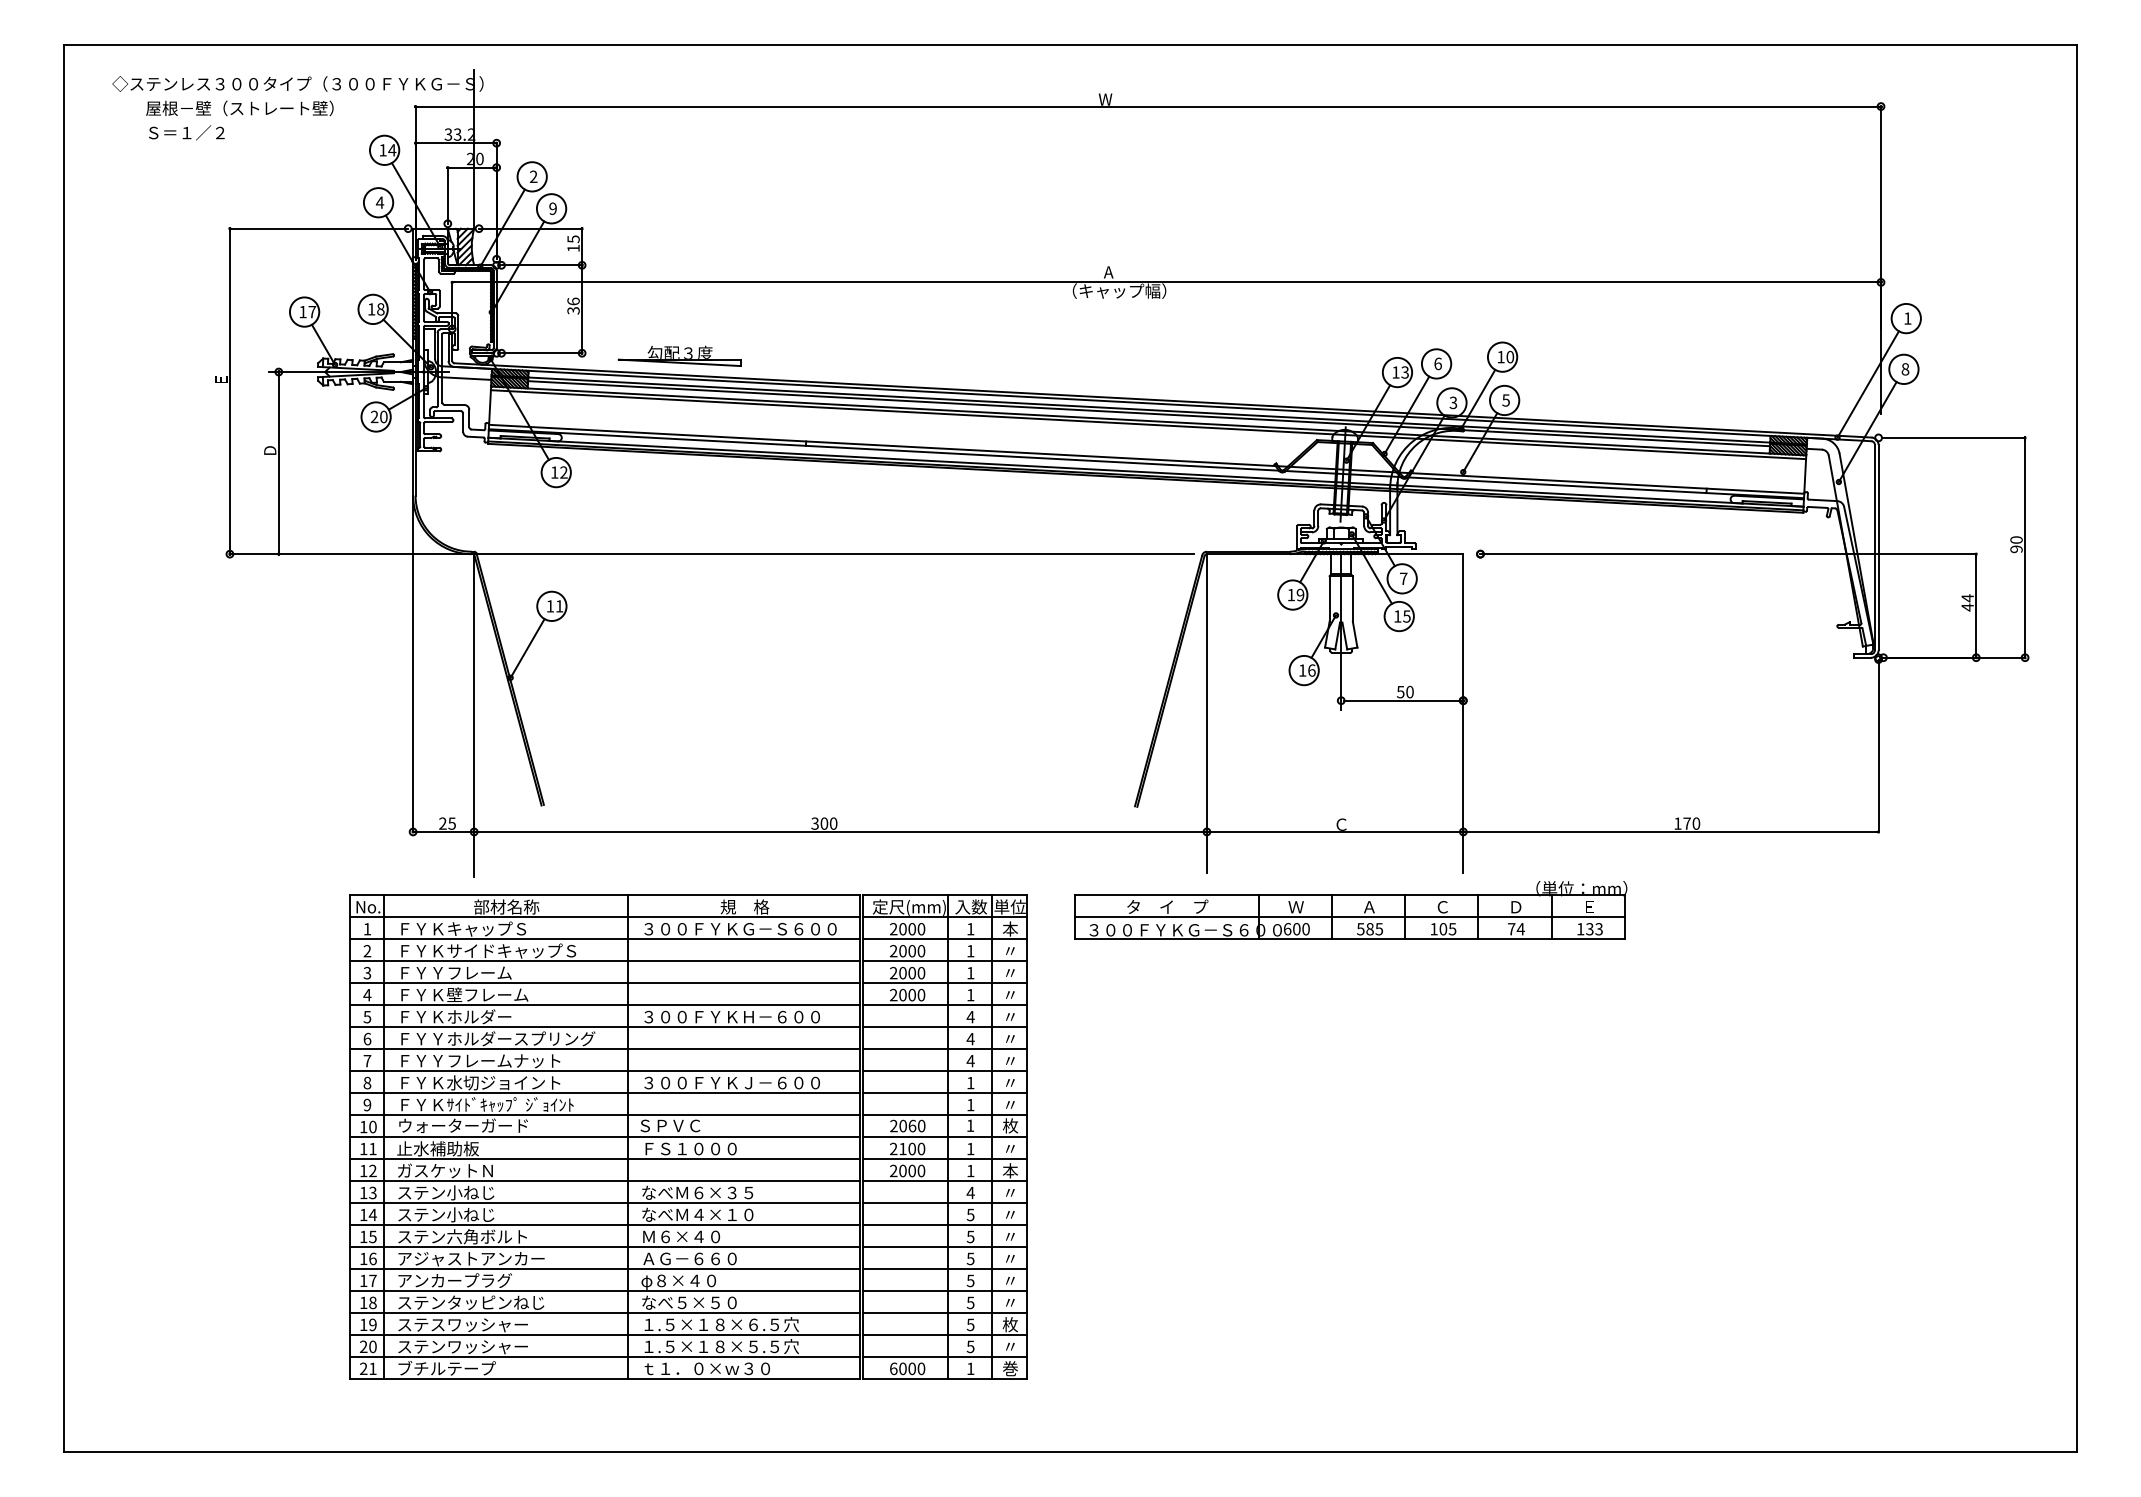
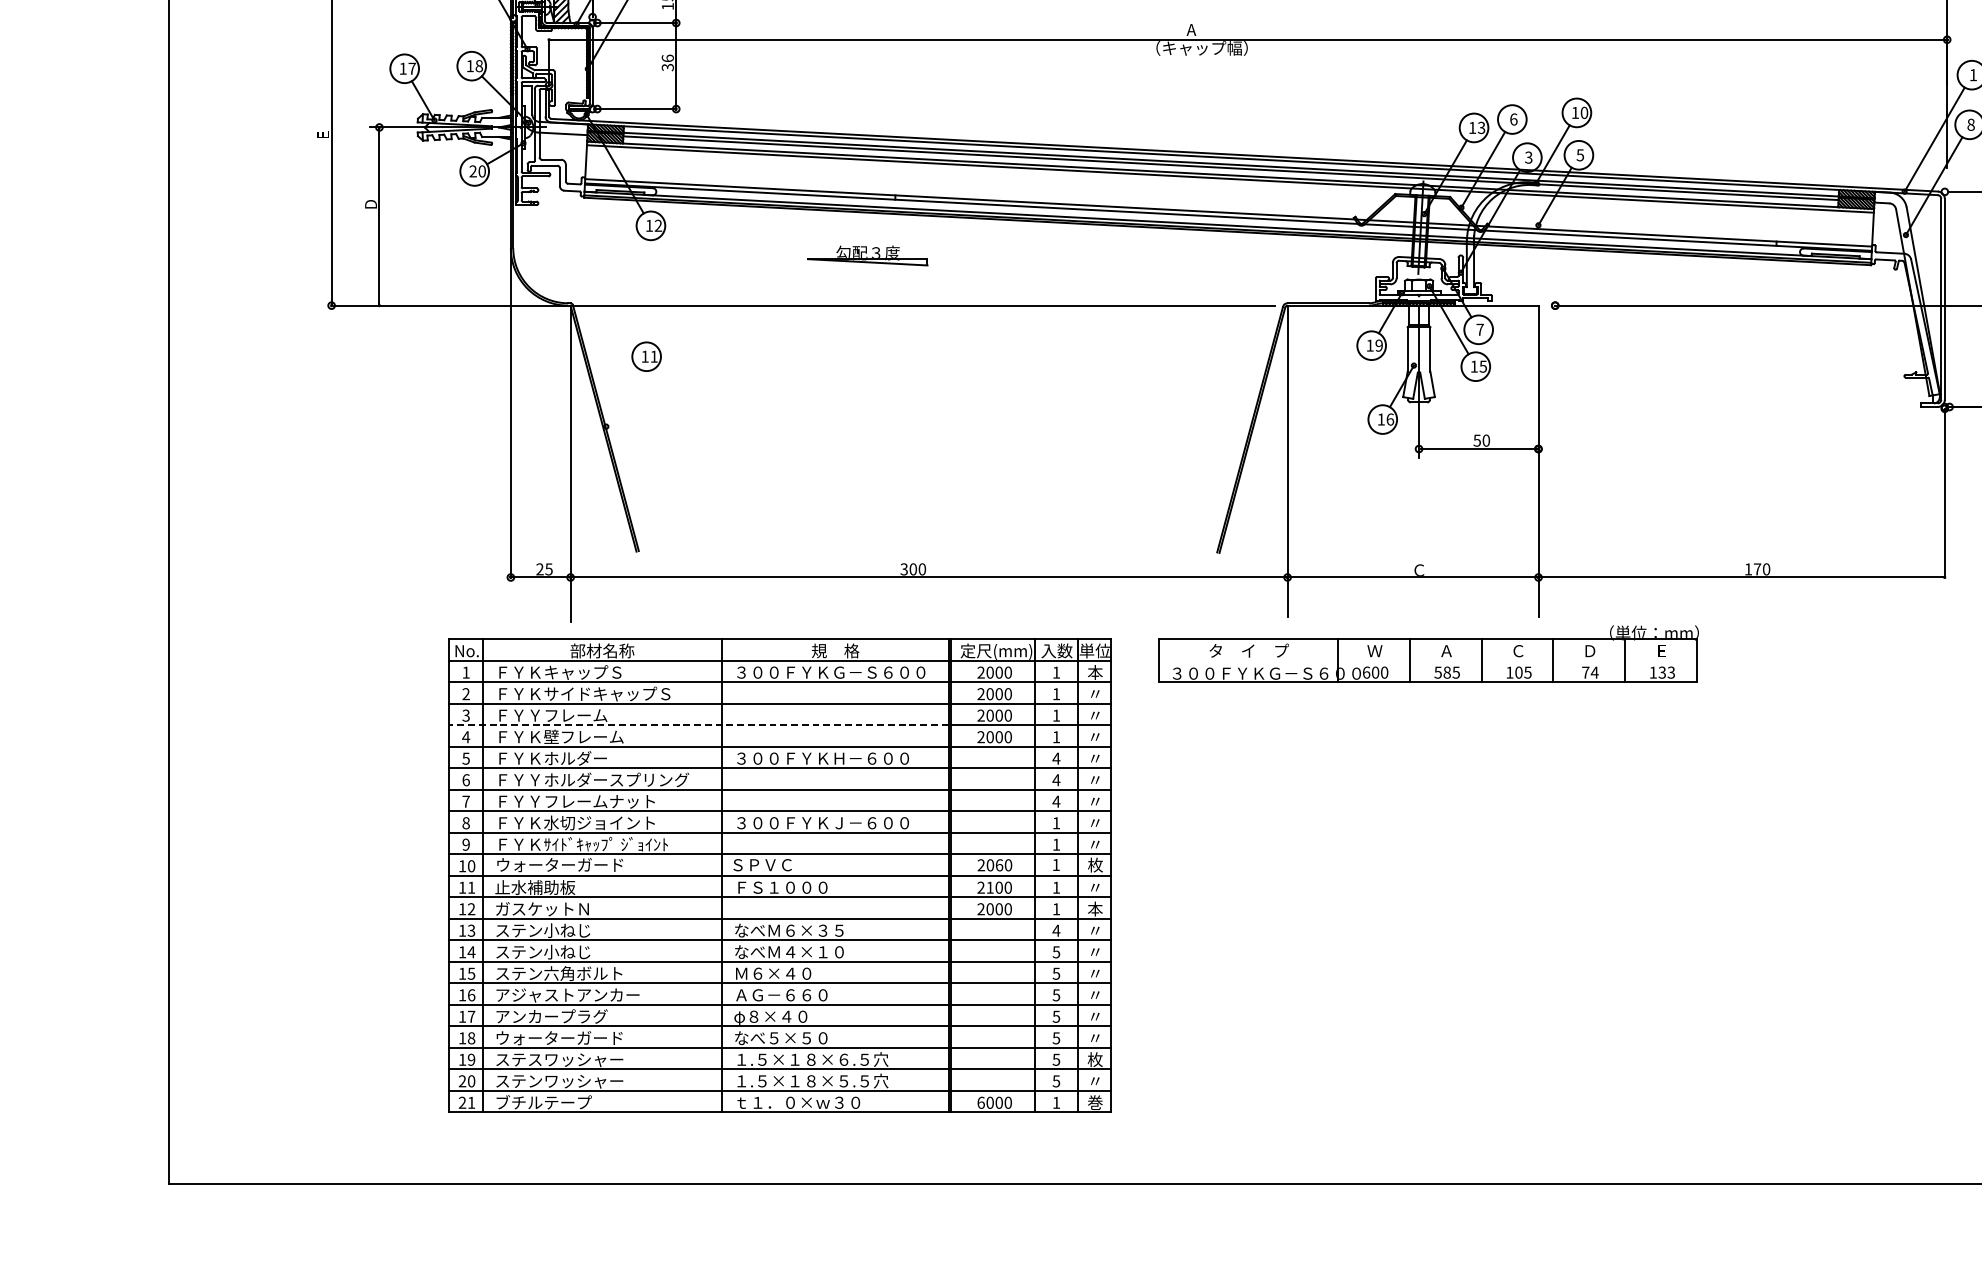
part: (679, 355) -> (867, 255), moved
line: (527, 648) -> (622, 397), removed
line: (1349, 917) -> (1427, 661), removed
line: (604, 982) -> (698, 724), solid -> dashed
text: (471, 1302) -> (567, 1037), ステンタッピンねじ -> ウォーターガード

